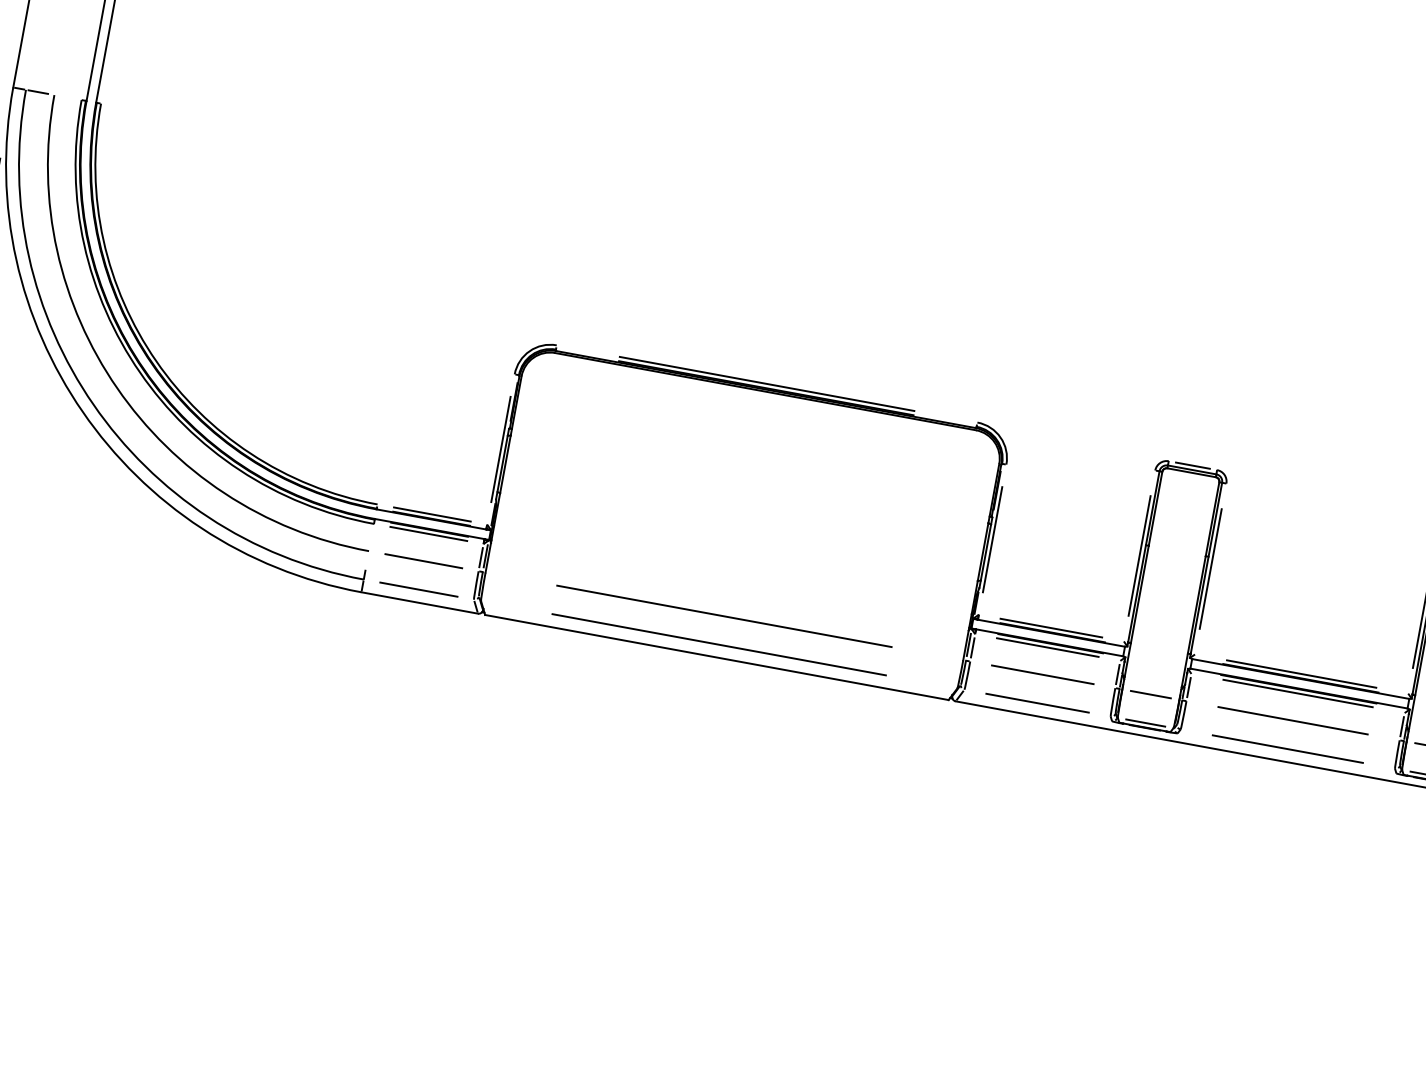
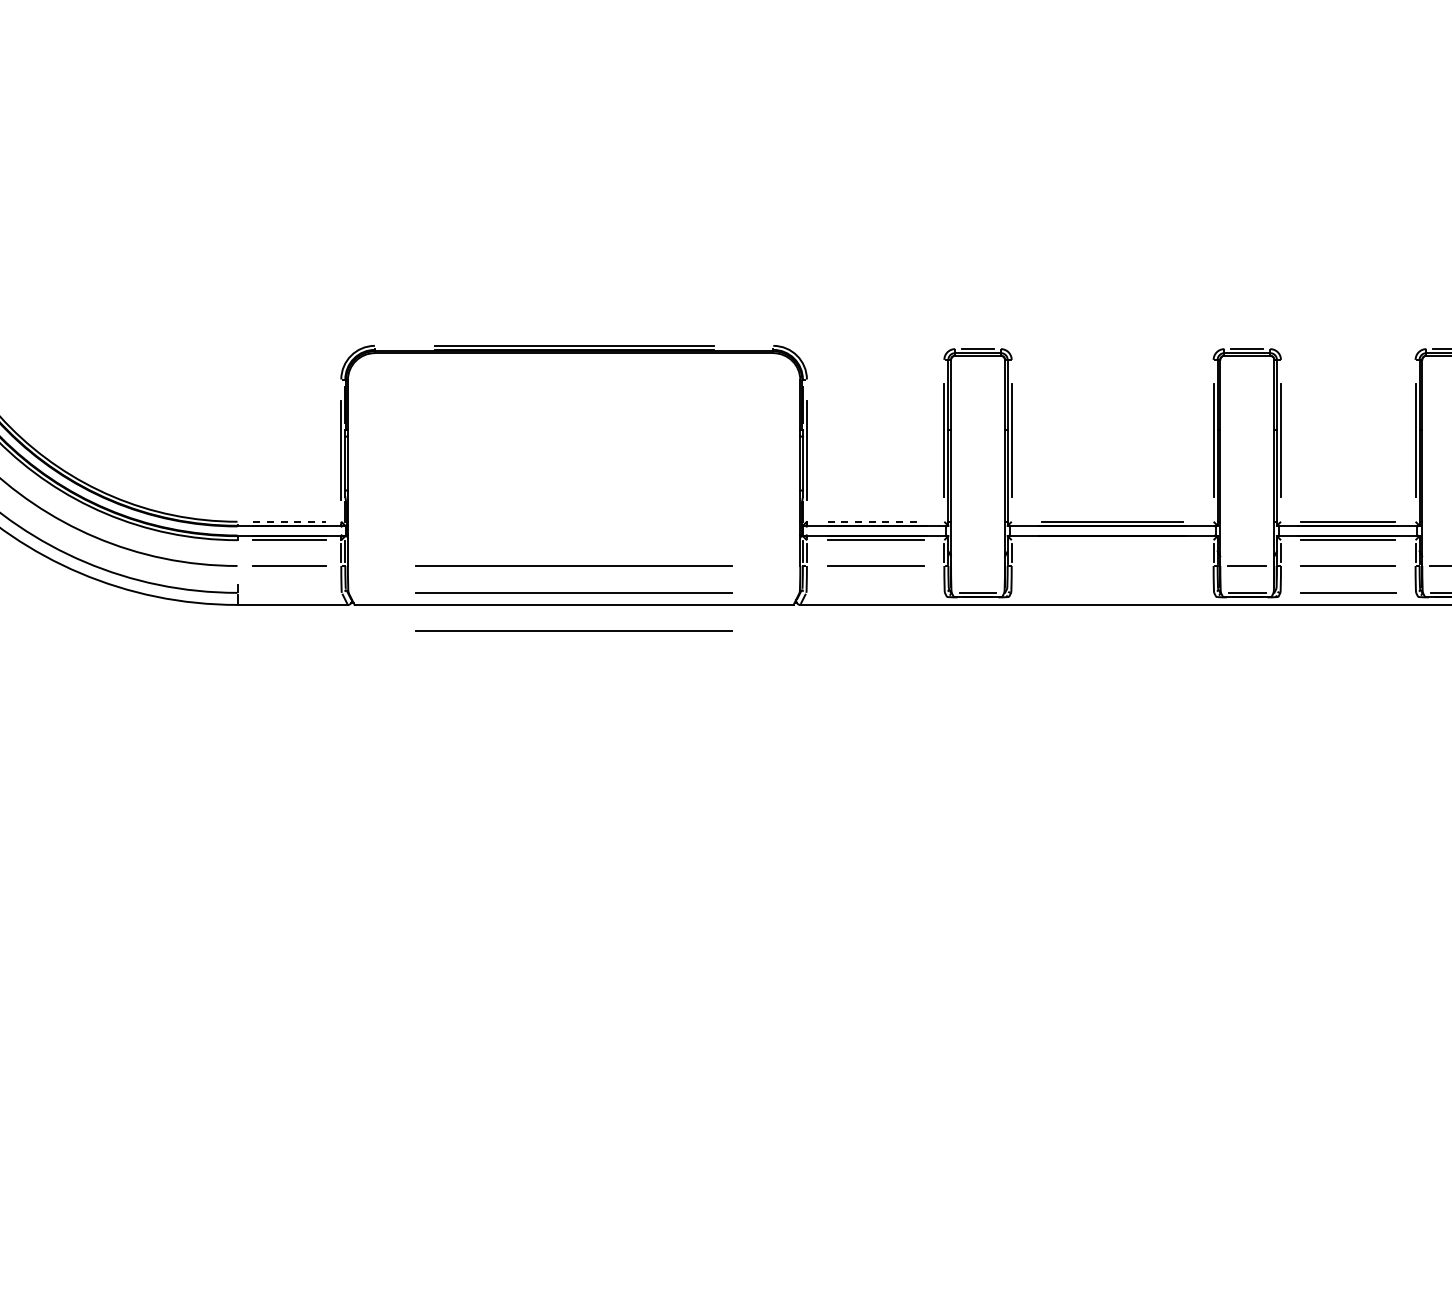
line: (432, 514) -> (289, 521), solid -> dashed
line: (418, 589) -> (289, 592), removed
line: (1052, 628) -> (876, 521), solid -> dashed
line: (711, 684) -> (573, 630), added
line: (1297, 693) -> (1112, 540), removed
line: (1150, 694) -> (977, 565), removed
line: (1037, 702) -> (875, 592), removed
line: (1292, 720) -> (1112, 565), removed
line: (1287, 748) -> (1112, 592), removed

